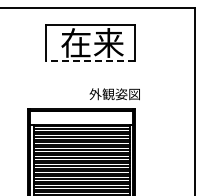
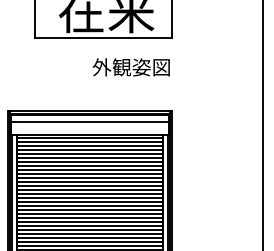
line: (90, 61) -> (103, 38), dashed -> solid
text: (114, 94) -> (130, 67), moved
line: (81, 116) -> (89, 122), added

